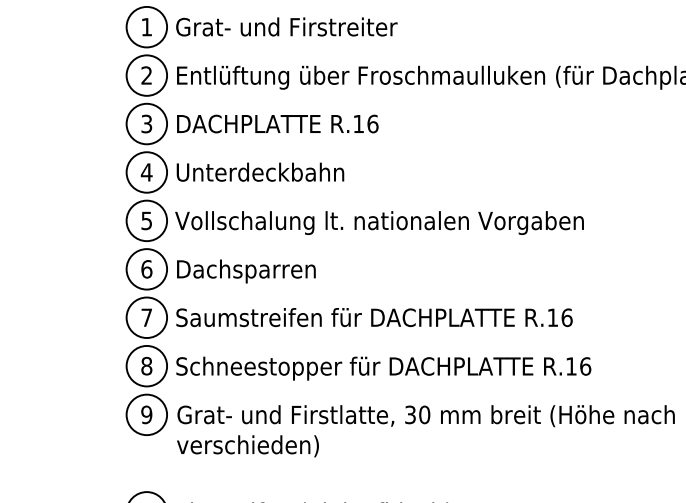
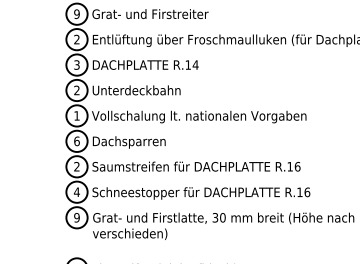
text: (145, 27) -> (76, 14), 1 -> 9
text: (372, 122) -> (195, 64), R.16 -> R.14
text: (145, 172) -> (76, 90), 4 -> 2
text: (145, 220) -> (76, 115), 5 -> 1
text: (145, 317) -> (76, 166), 7 -> 2
text: (145, 364) -> (76, 191), 8 -> 4

